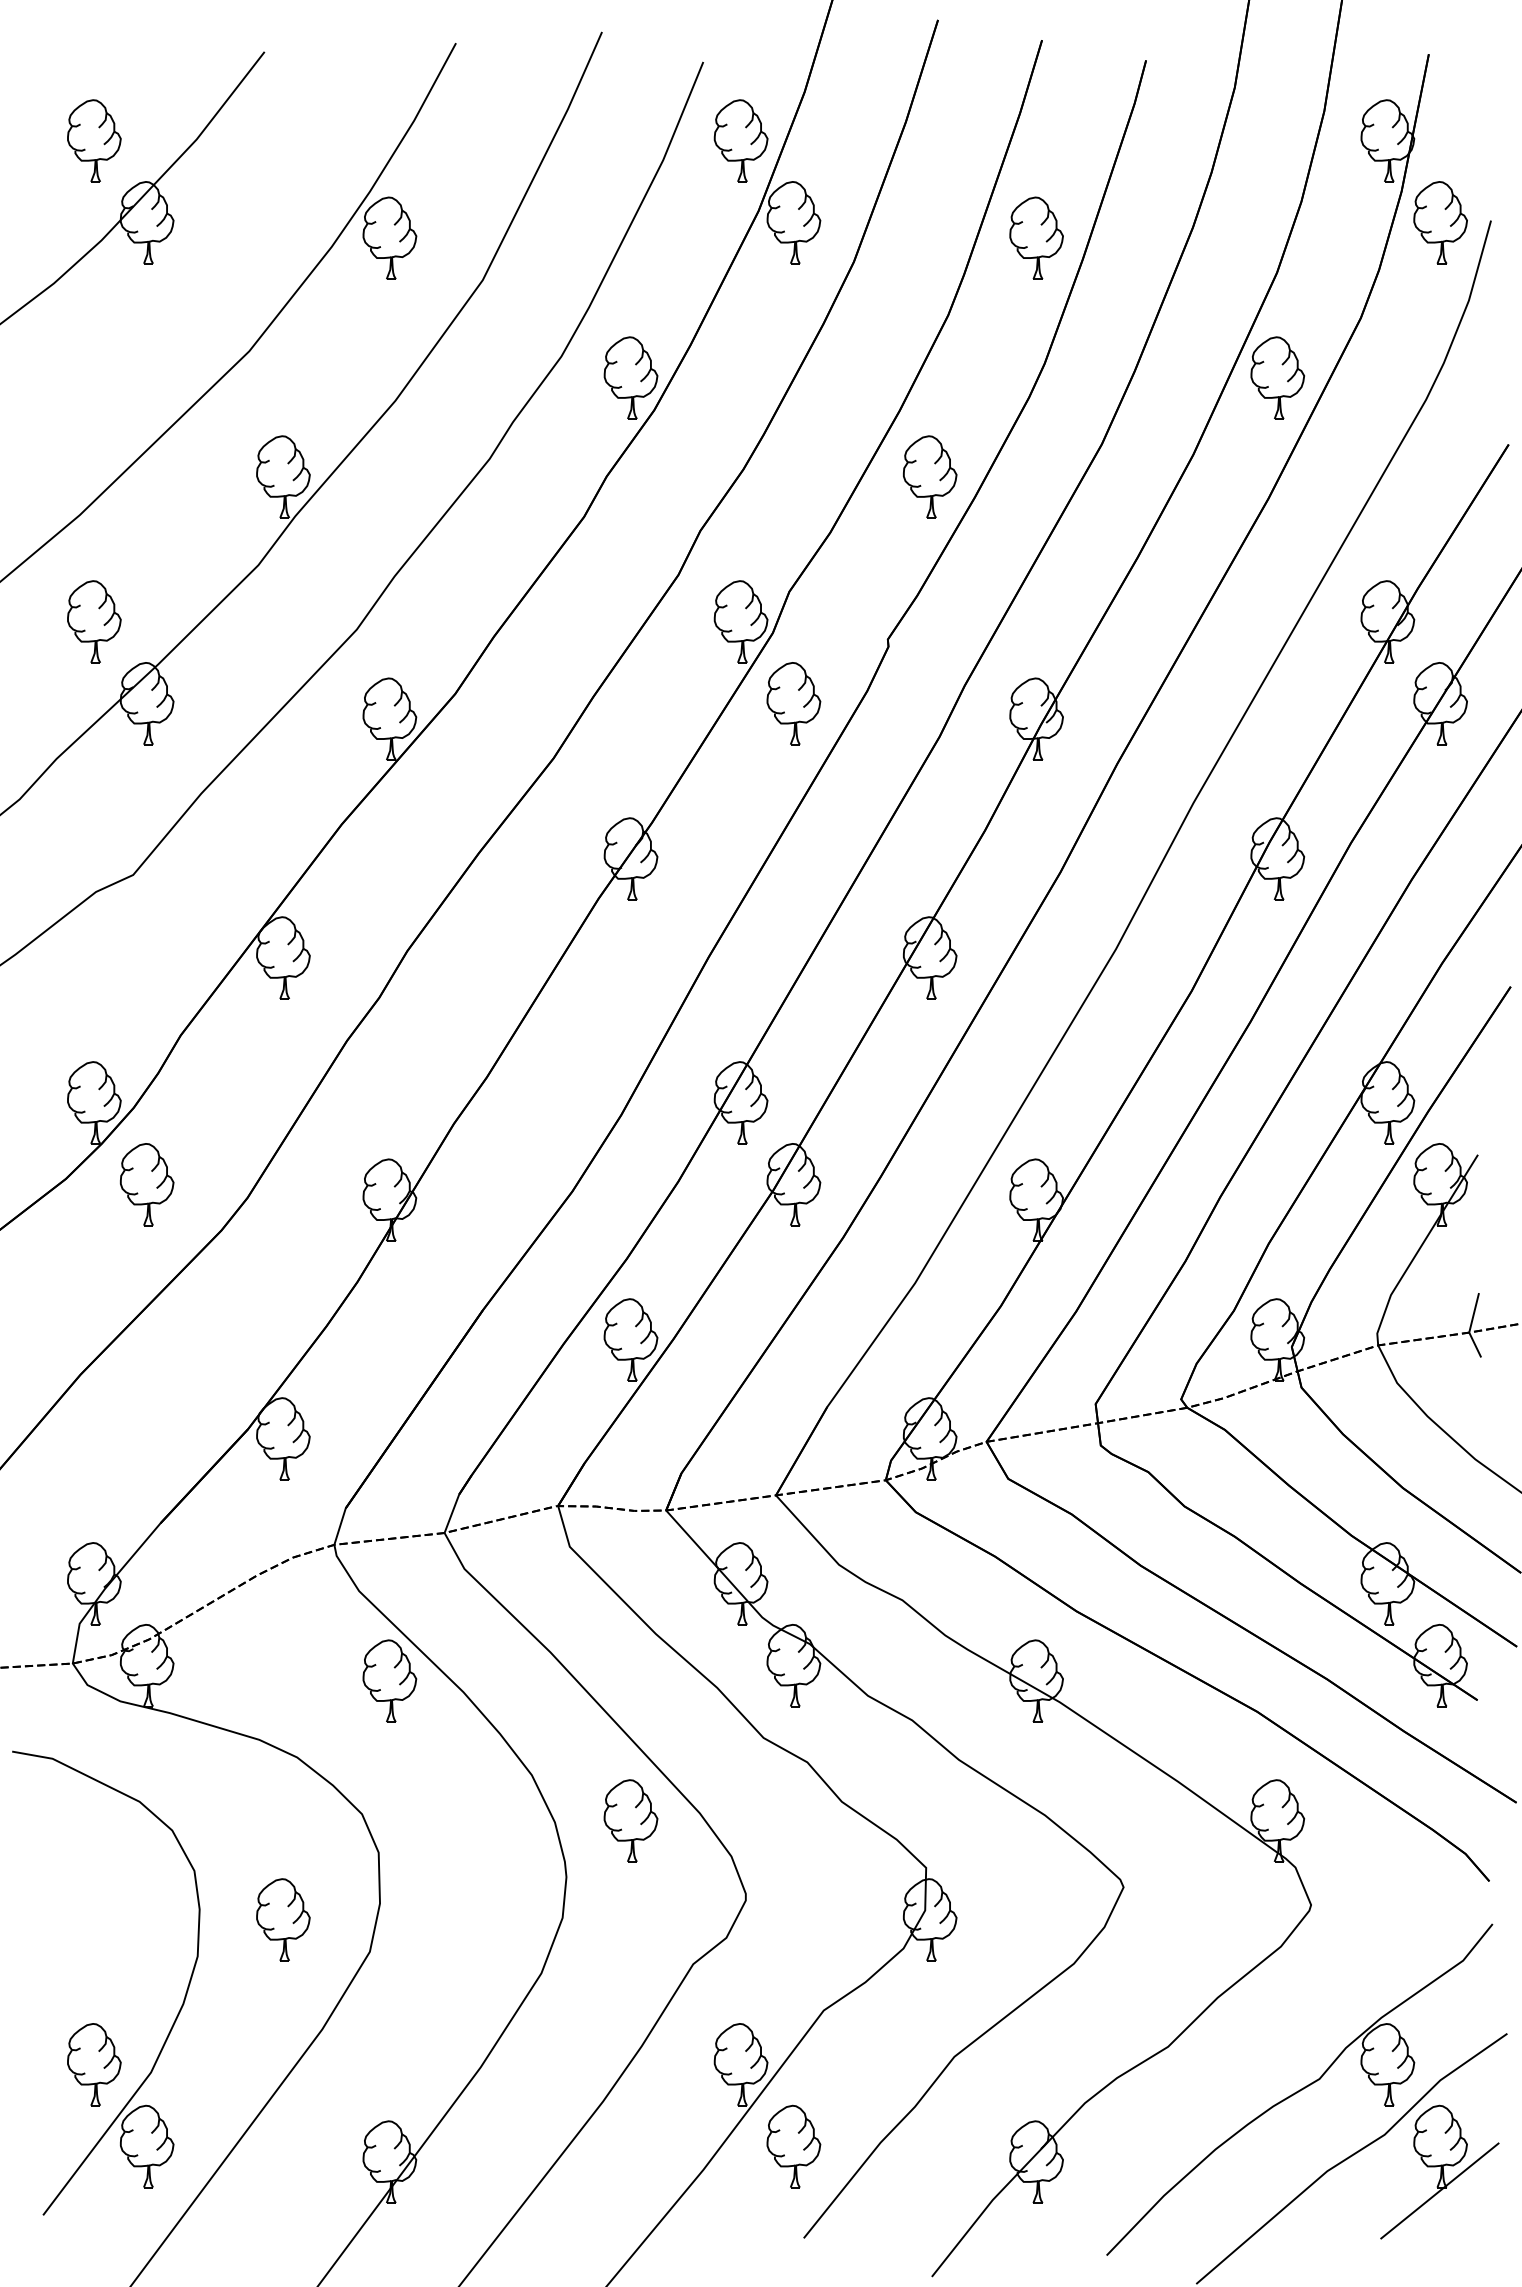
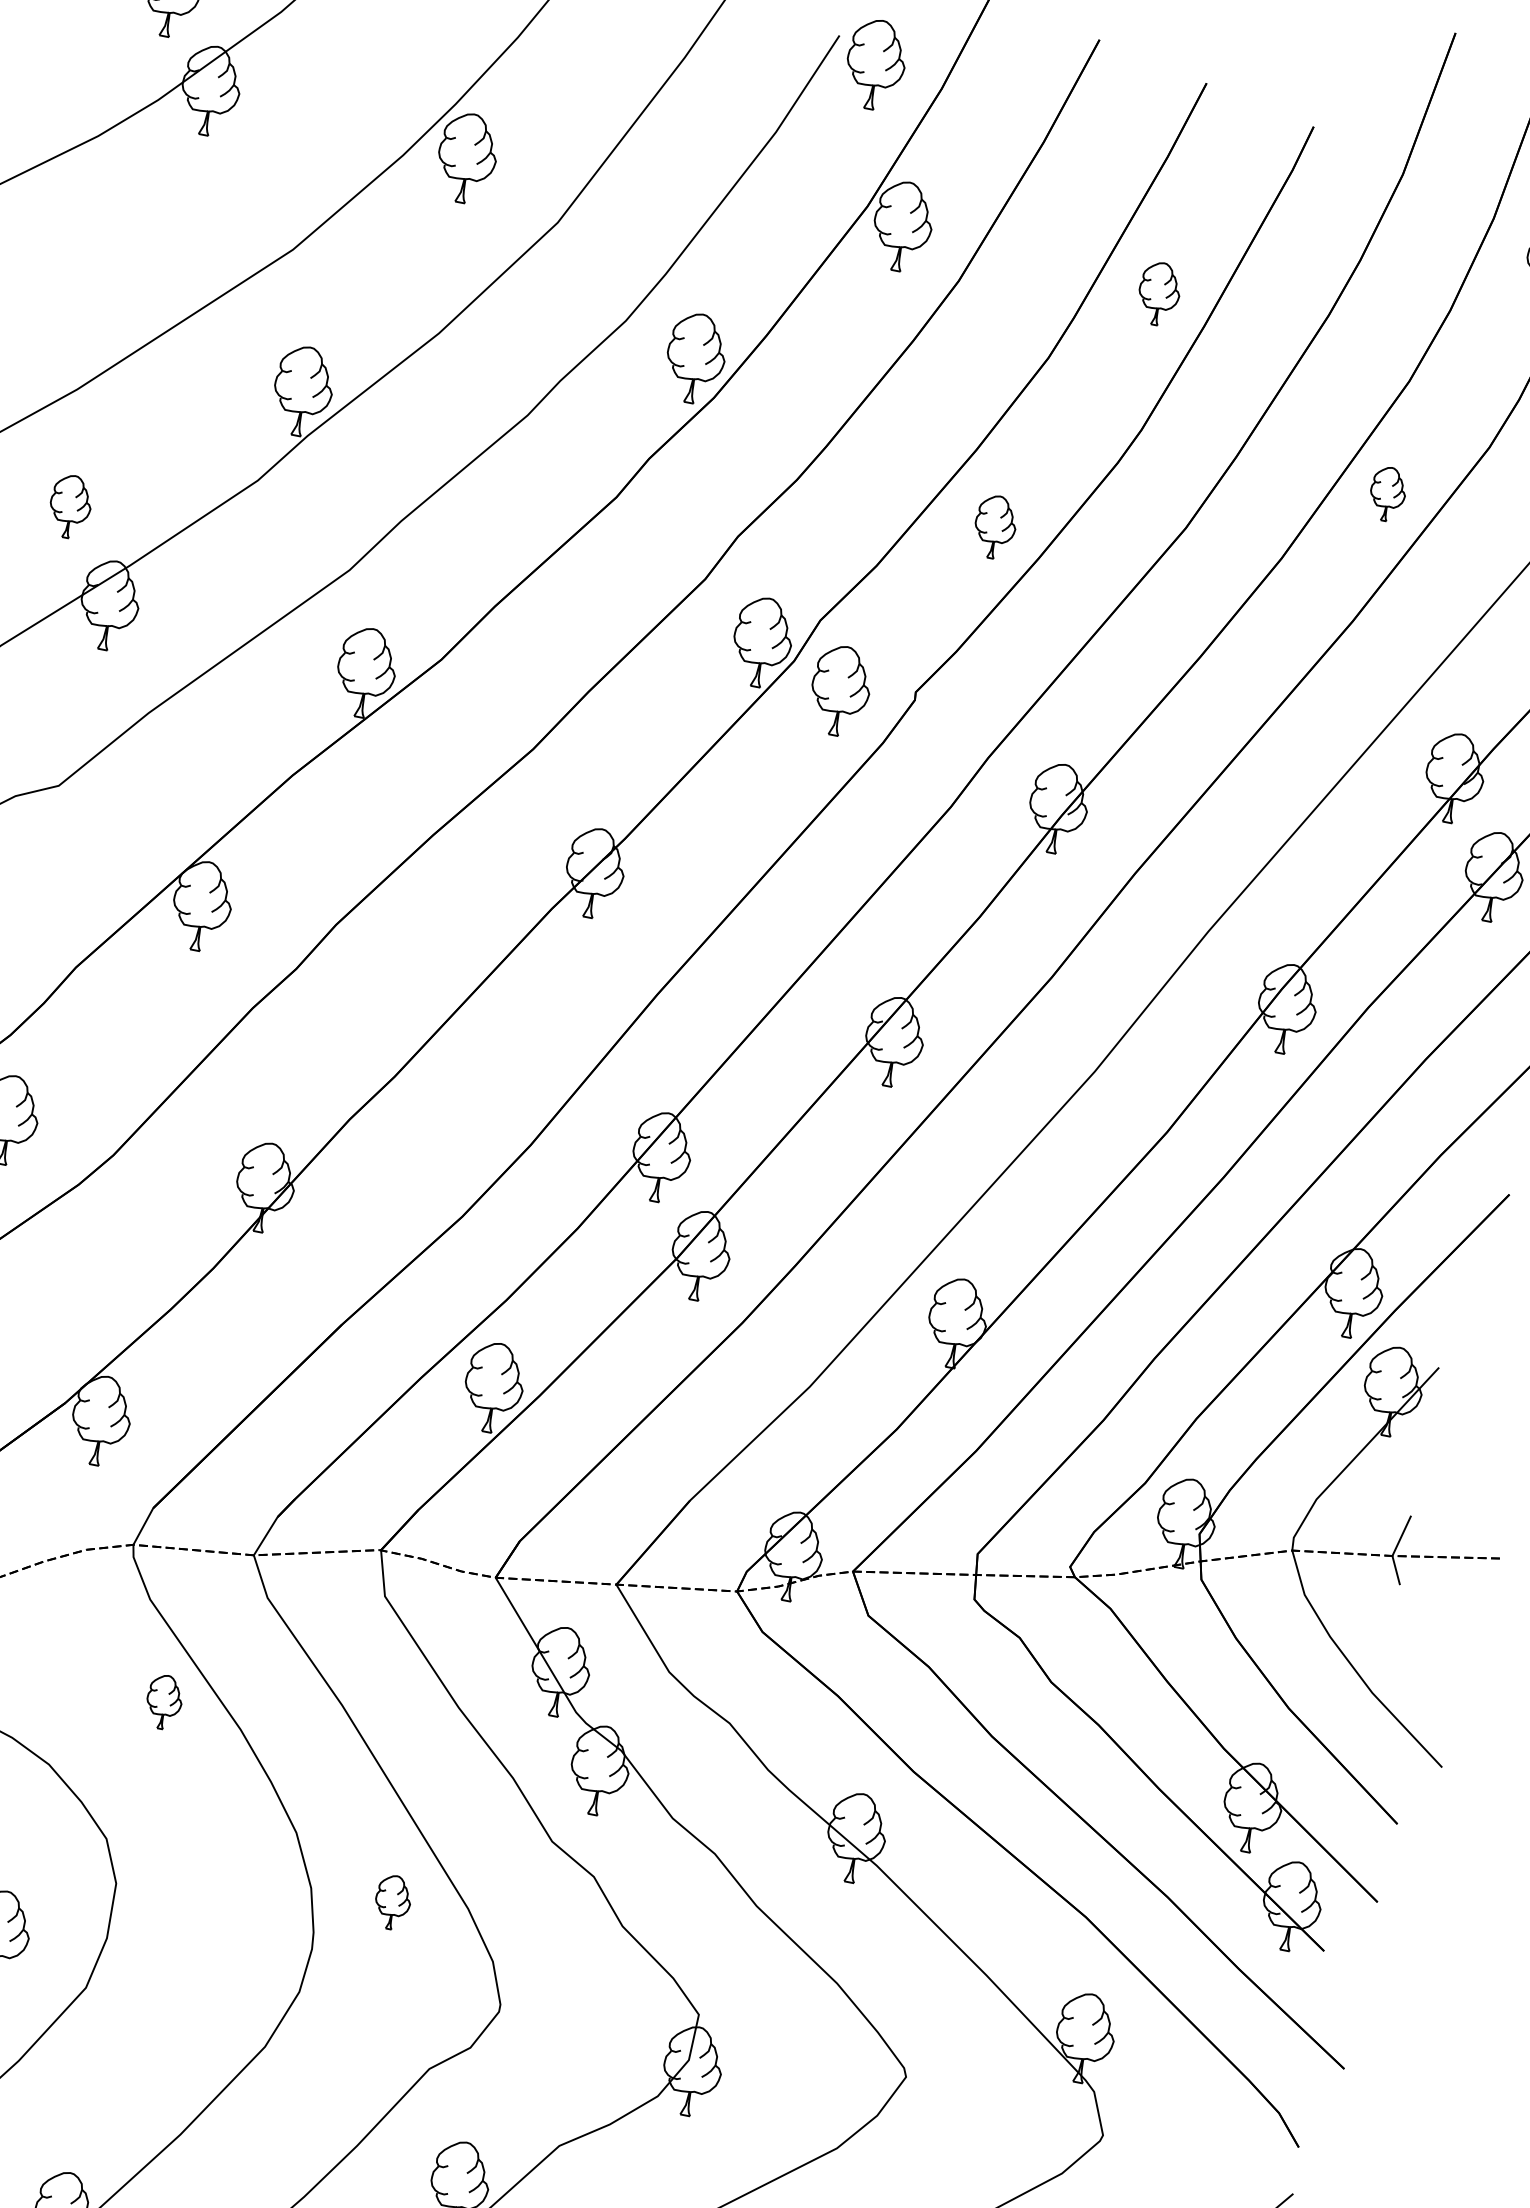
part: (740, 140) -> (875, 64), moved
part: (1036, 237) -> (1159, 293), size x0.7
part: (1277, 377) -> (1387, 493), size x0.6
part: (930, 476) -> (995, 526), size x0.7
part: (94, 621) -> (70, 506), size x0.7
part: (793, 703) -> (840, 690), moved
part: (389, 1680) -> (163, 1701), size x0.6
part: (630, 1820) -> (392, 1901), size x0.6

